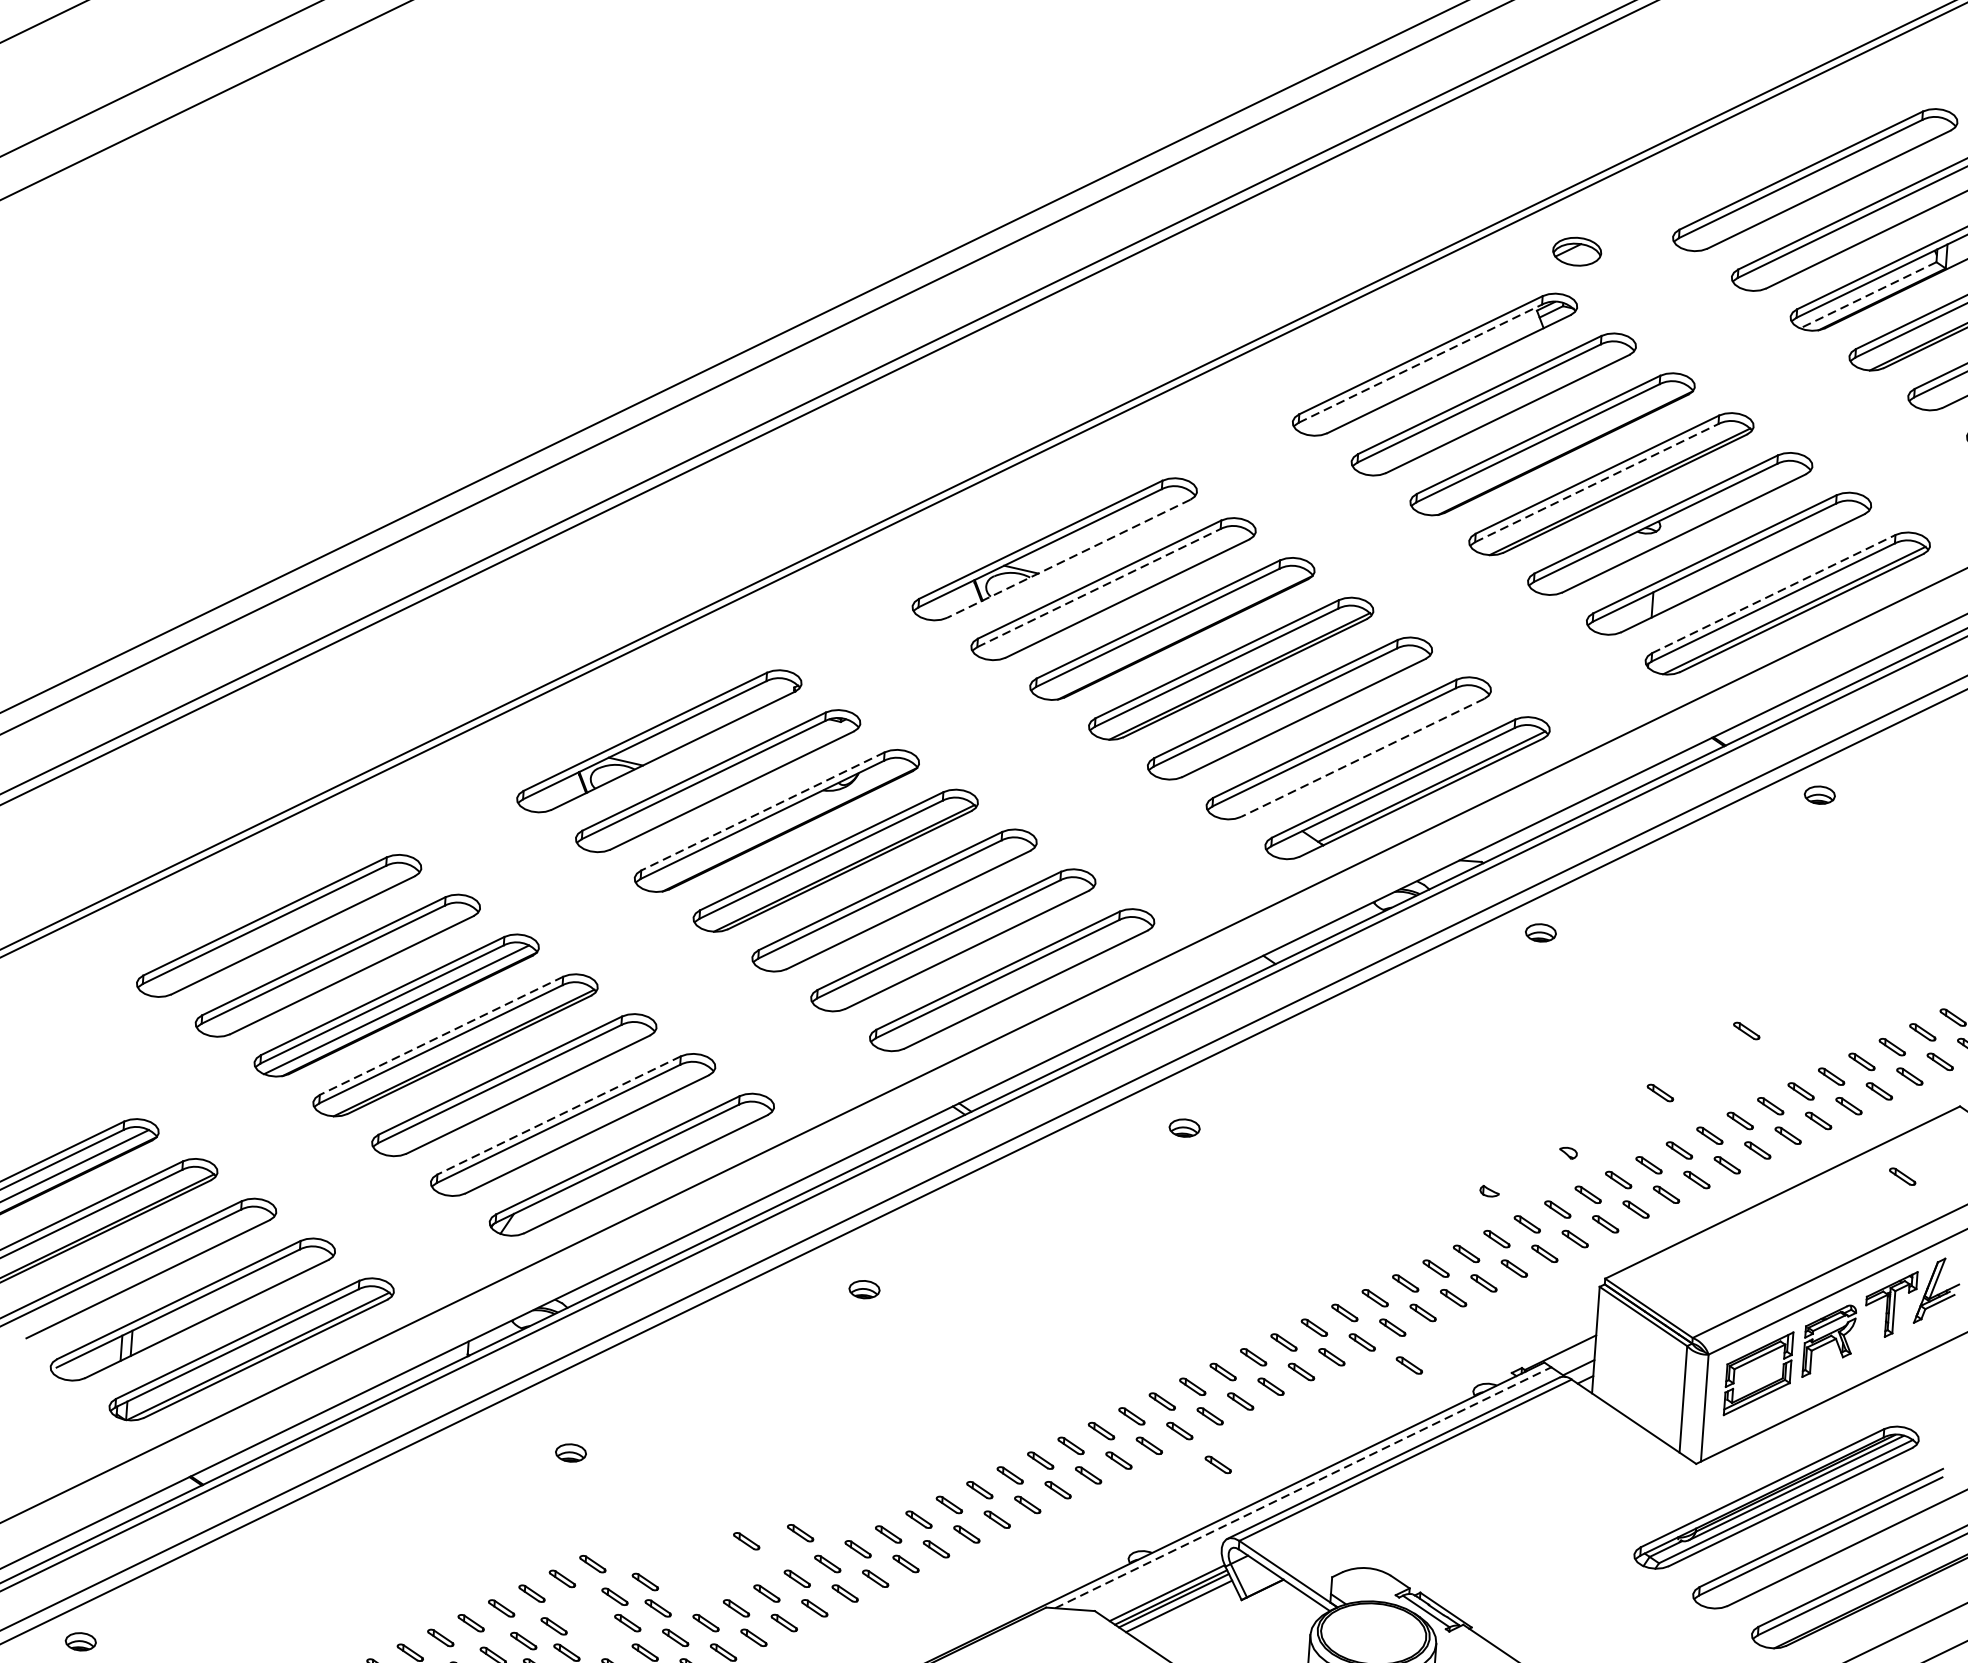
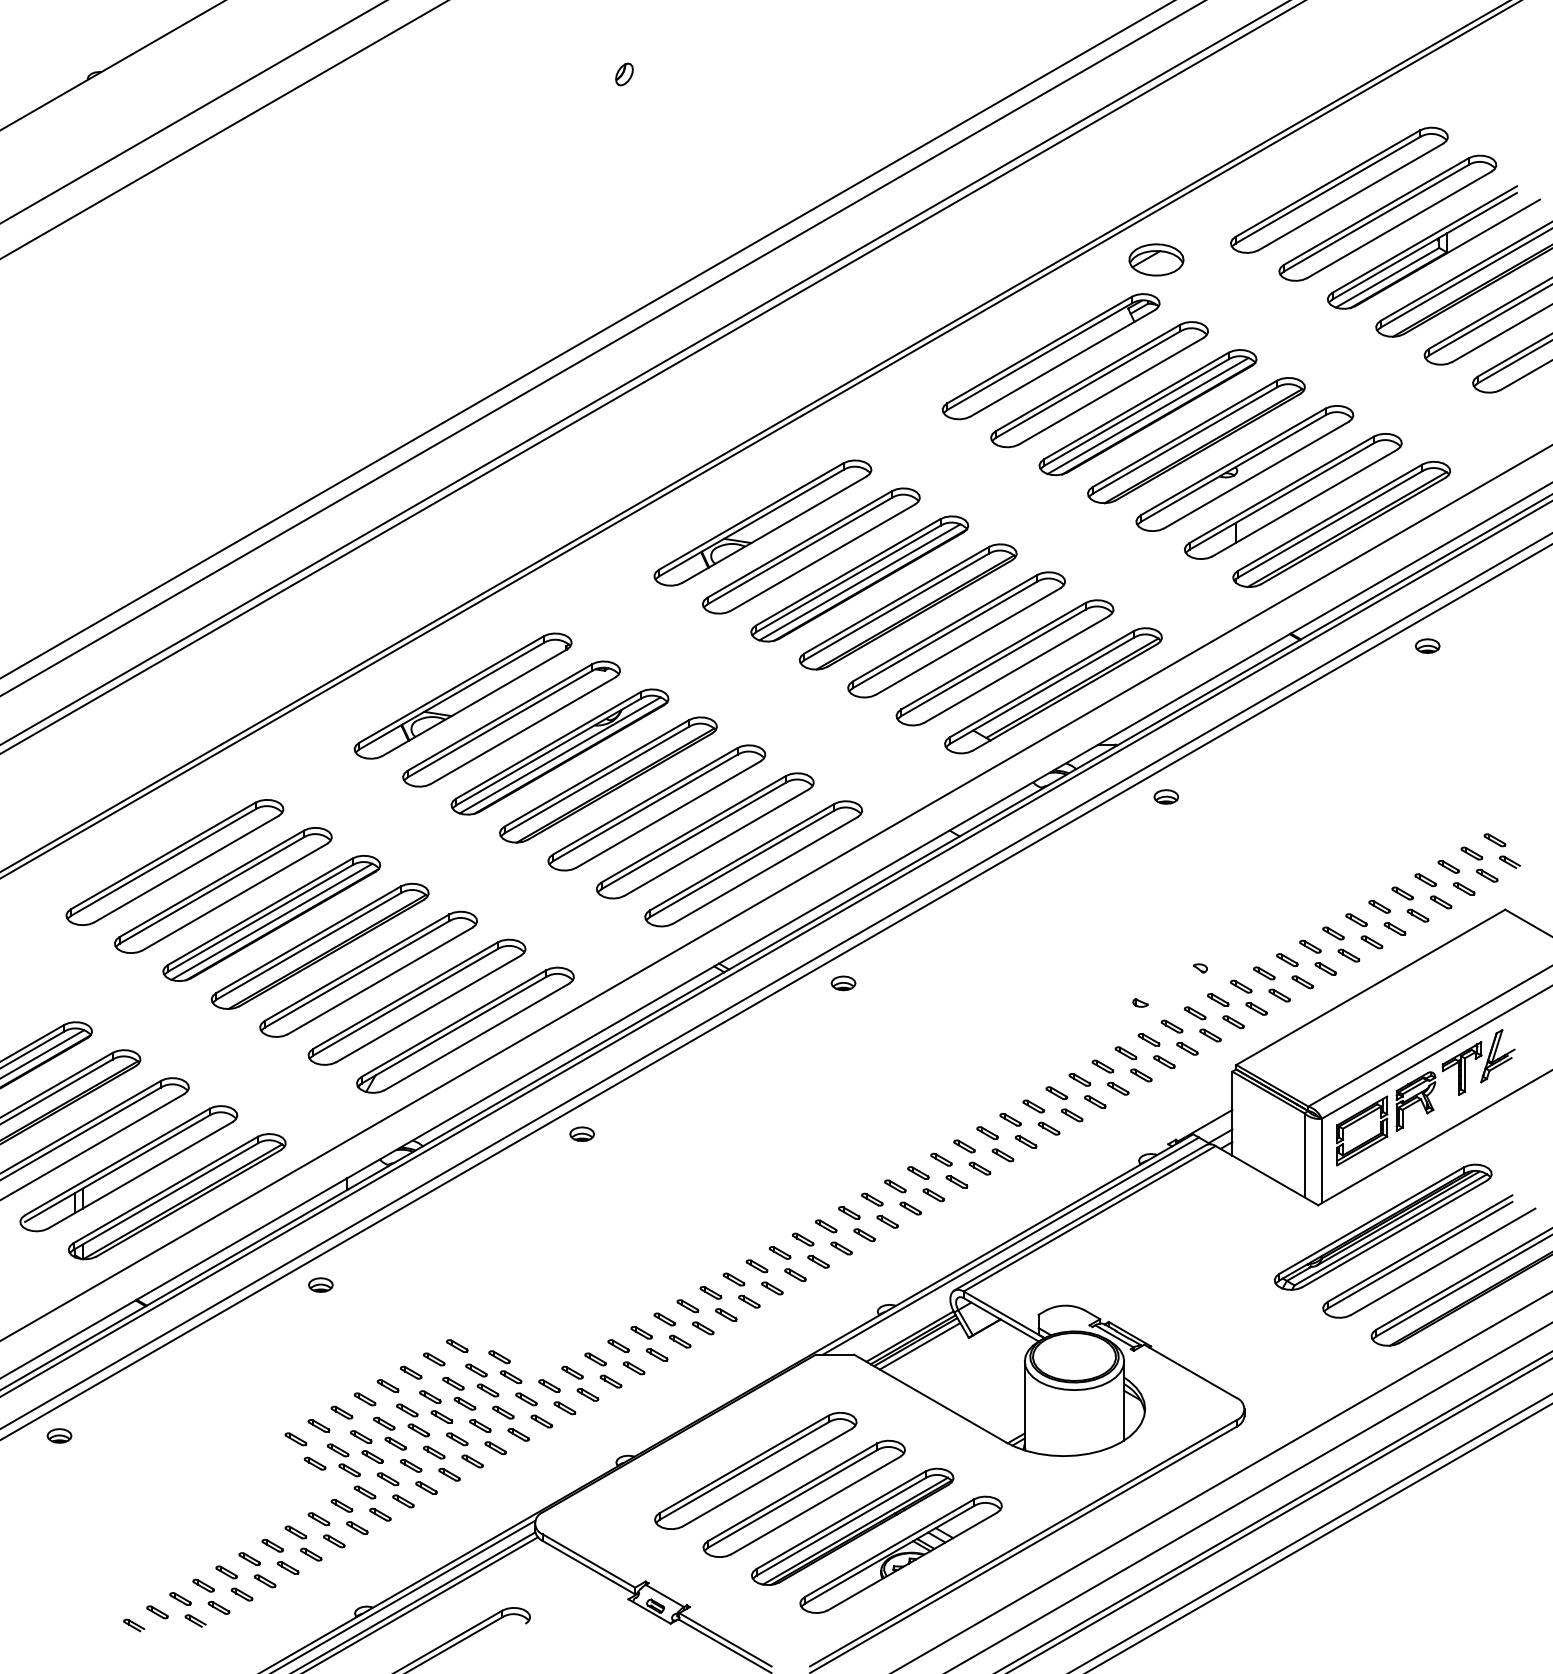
part: (1577, 251) -> (1156, 259), size x1.43
line: (1868, 294) -> (1387, 277), dashed -> solid
line: (1420, 363) -> (1039, 356), dashed -> solid
line: (1551, 447) -> (1147, 415), added
line: (1596, 482) -> (1184, 440), dashed -> solid
line: (1068, 559) -> (774, 530), dashed -> solid
line: (1098, 588) -> (799, 551), dashed -> solid
line: (1774, 593) -> (1330, 517), dashed -> solid
line: (1171, 633) -> (859, 582), added
line: (1362, 757) -> (1016, 669), dashed -> solid
part: (1819, 794) -> (1427, 645), moved
line: (762, 811) -> (548, 745), dashed -> solid
line: (775, 825) -> (559, 755), added
part: (1746, 1031) -> (1333, 862), removed
line: (441, 1035) -> (308, 939), dashed -> solid
part: (1660, 1092) -> (1269, 915), removed
line: (559, 1115) -> (405, 995), dashed -> solid
part: (1184, 1128) -> (843, 983), moved
part: (1903, 1175) -> (1464, 967), removed
part: (863, 1288) -> (581, 1133), moved
part: (1409, 1364) -> (1087, 1143), removed
part: (570, 1452) -> (320, 1284), moved
part: (1217, 1464) -> (942, 1232), removed
line: (1304, 1486) -> (1011, 1245), dashed -> solid
part: (800, 1532) -> (618, 1309), removed
part: (746, 1541) -> (576, 1319), removed
part: (591, 1624) -> (459, 1393), added

